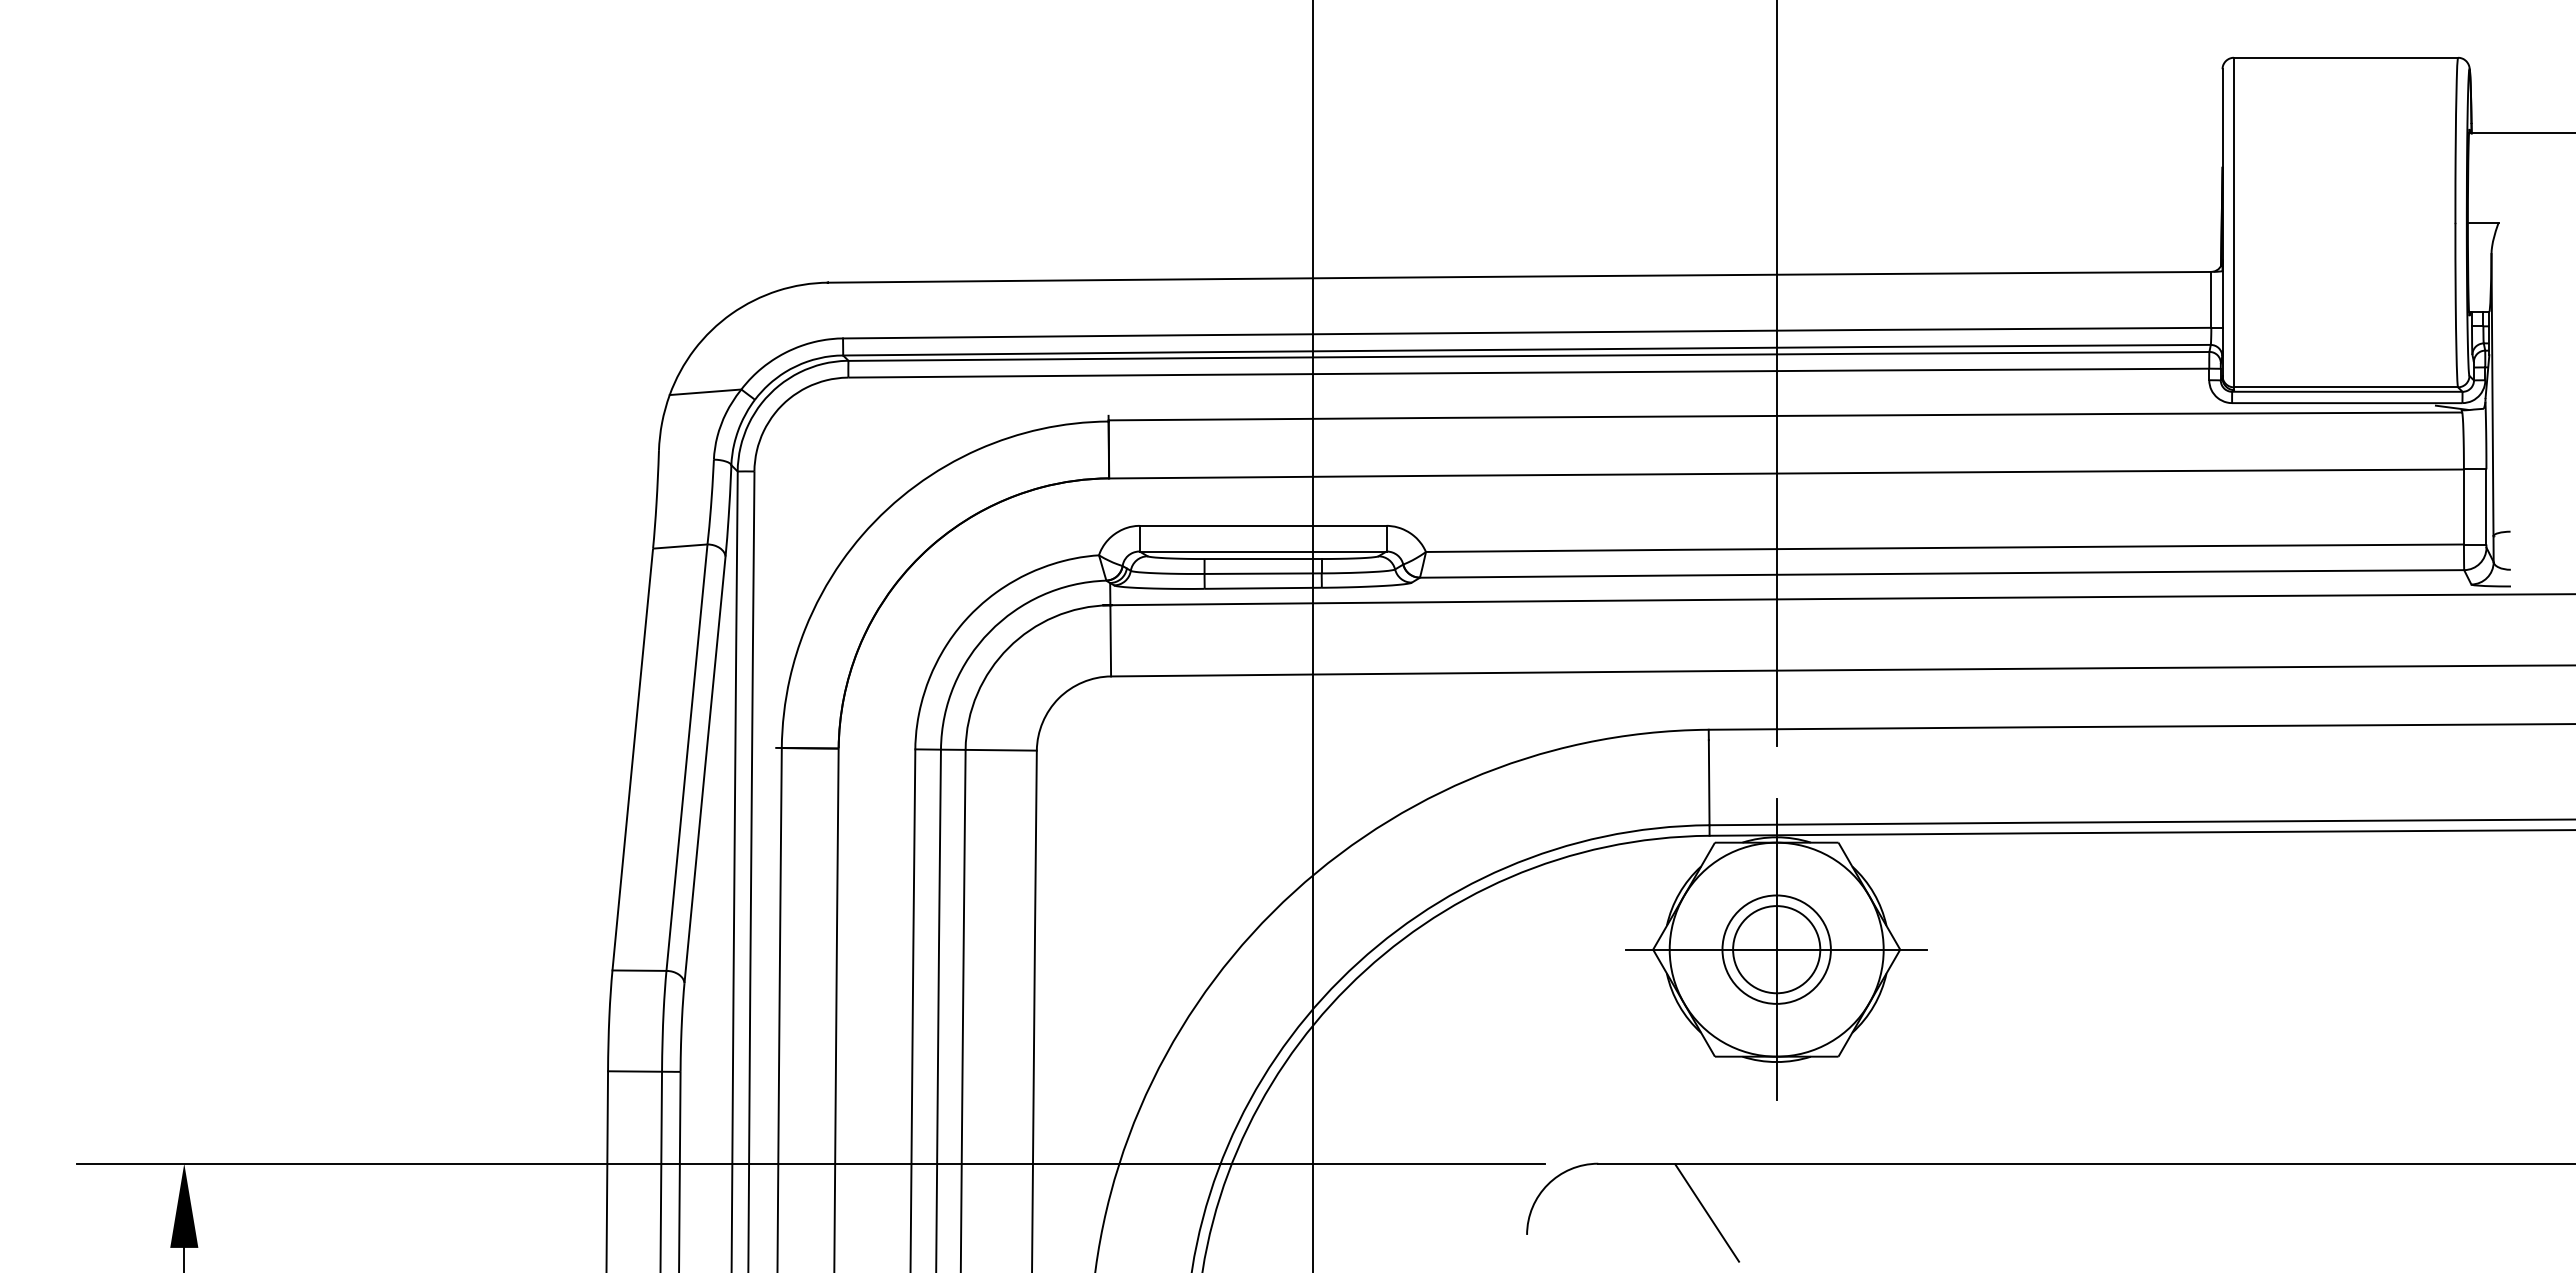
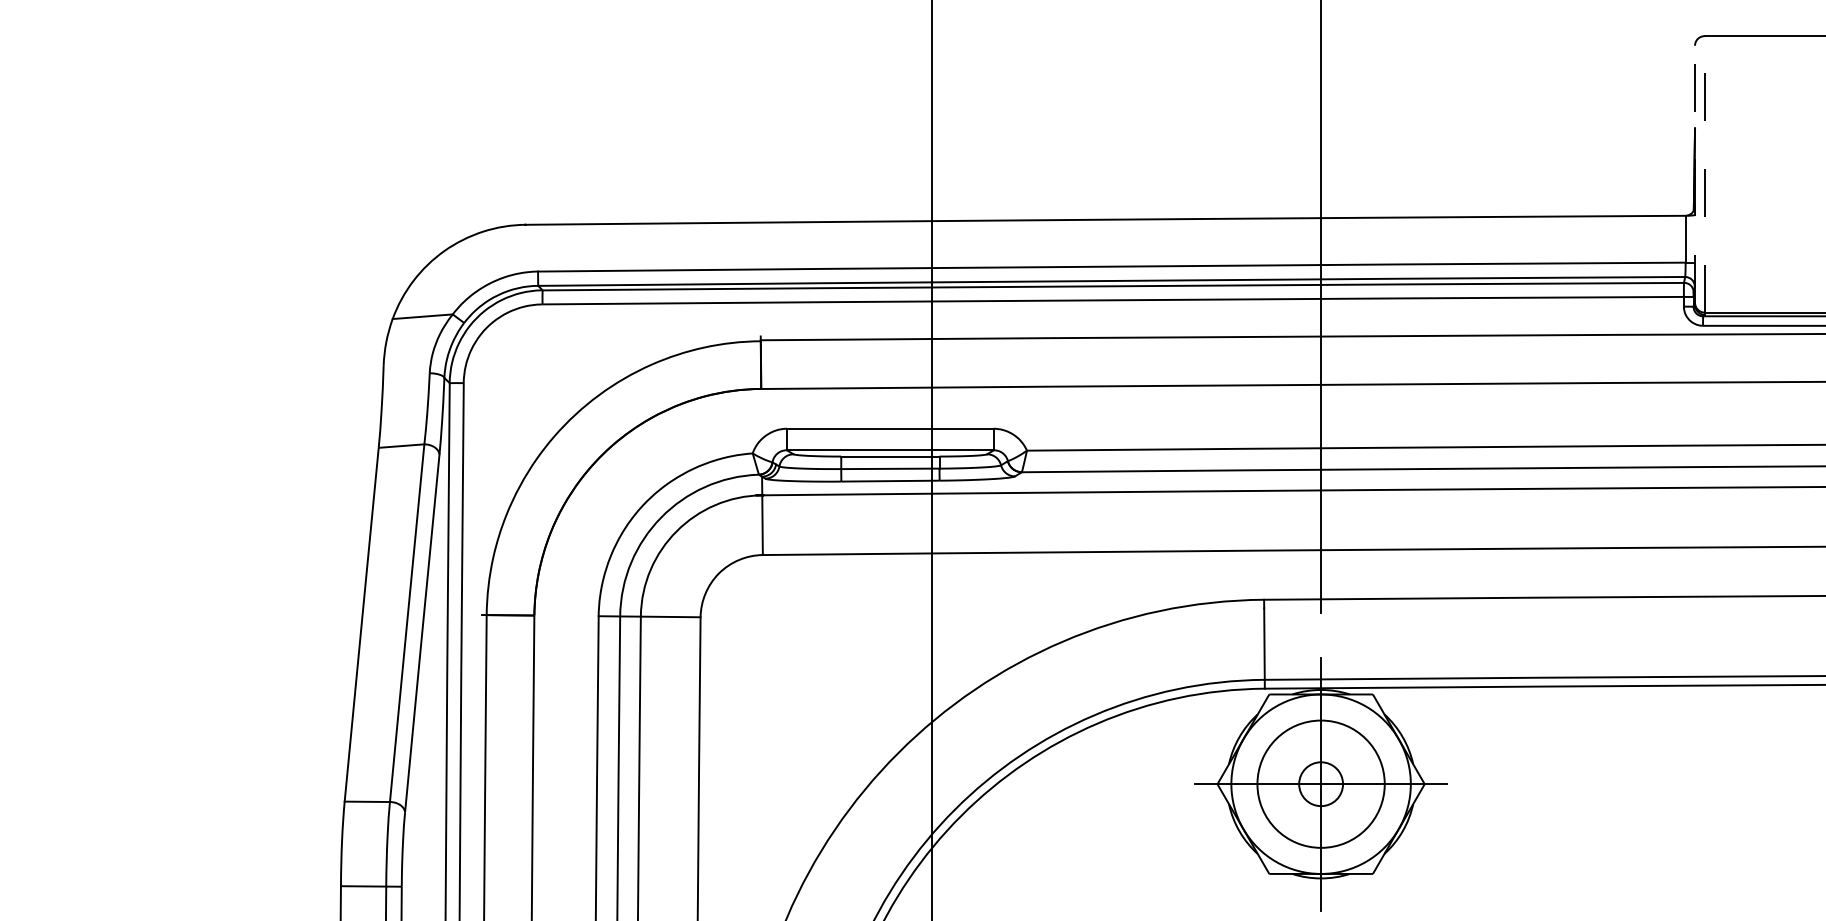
line: (2222, 222) -> (1695, 174), solid -> dashed
line: (2233, 222) -> (1704, 174), solid -> dashed
circle: (1776, 949) -> (1320, 784), size x0.6
circle: (1776, 949) -> (1320, 784), size x1.4

